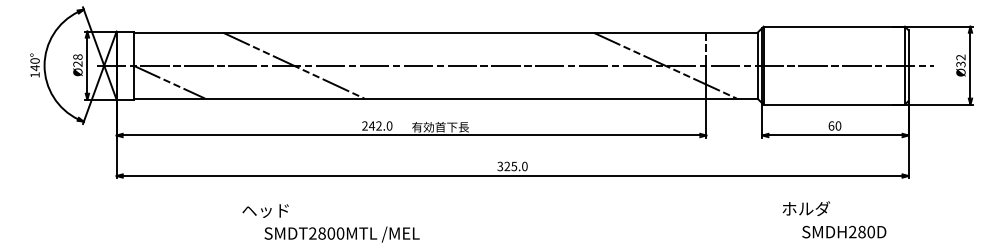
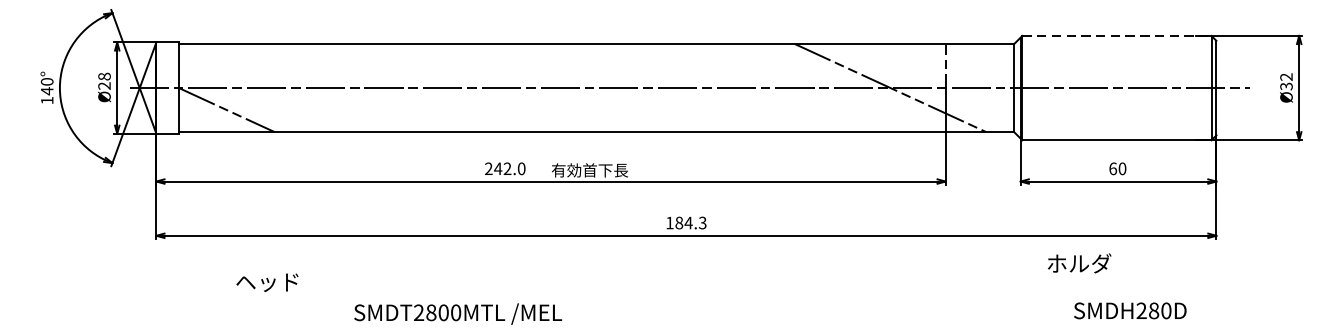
line: (834, 26) -> (1117, 35), solid -> dashed
line: (293, 65) -> (393, 87), removed
text: (512, 166) -> (686, 223), 325.0 -> 184.3
text: (805, 208) -> (1078, 263), moved
text: (265, 210) -> (267, 281), moved

